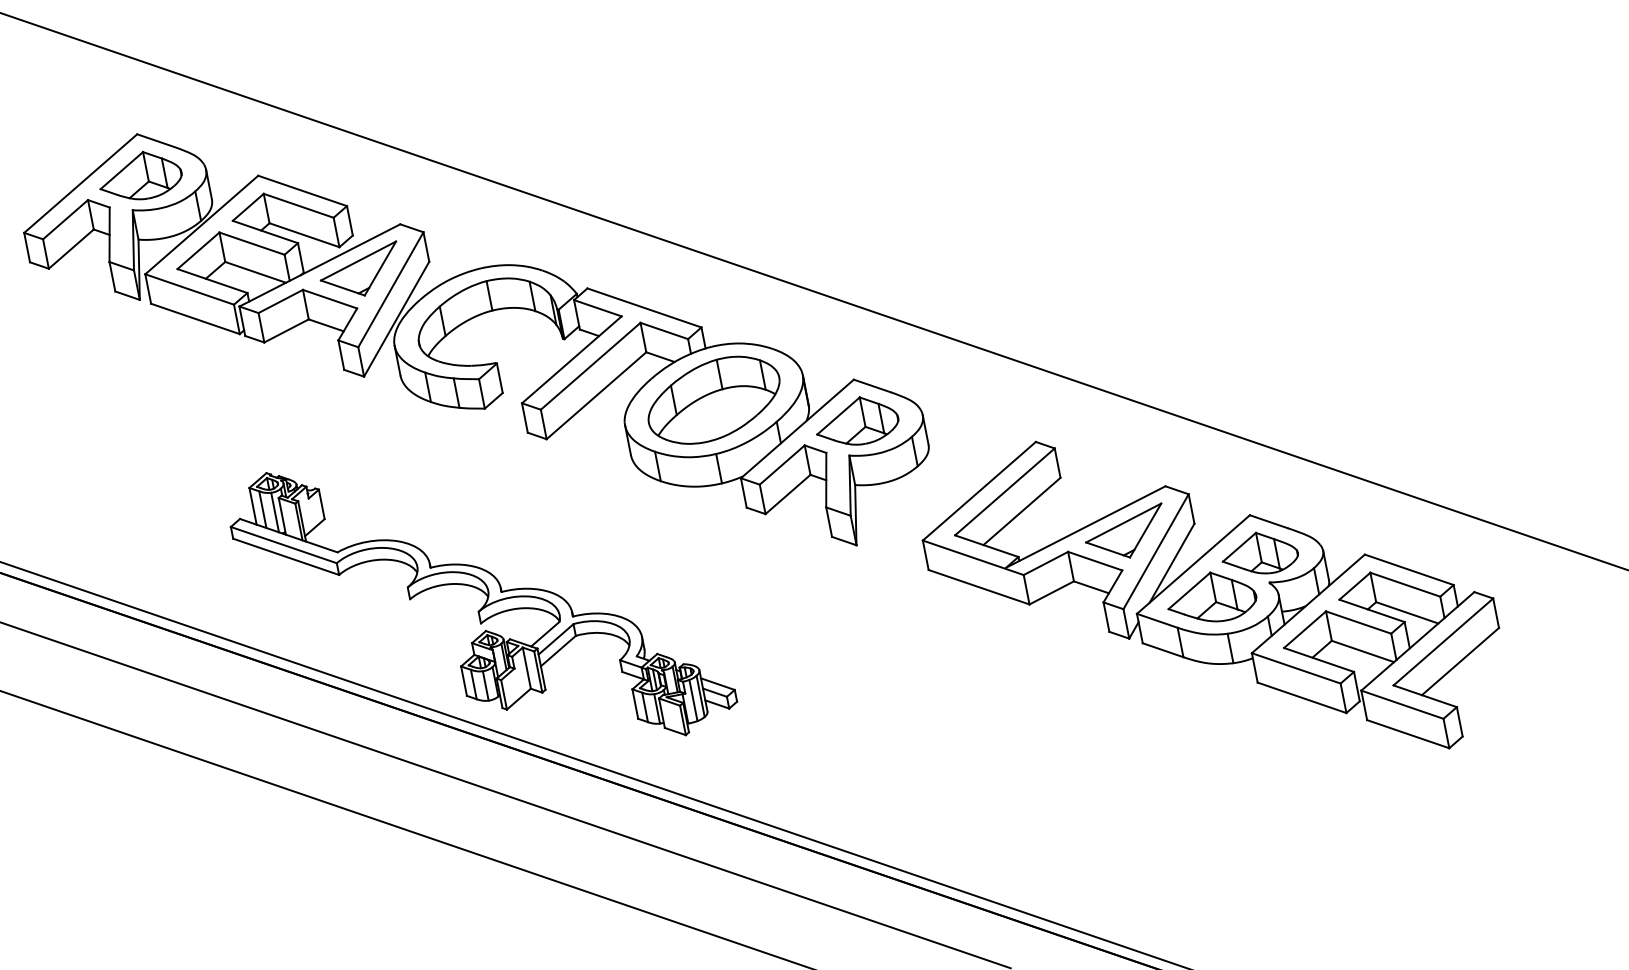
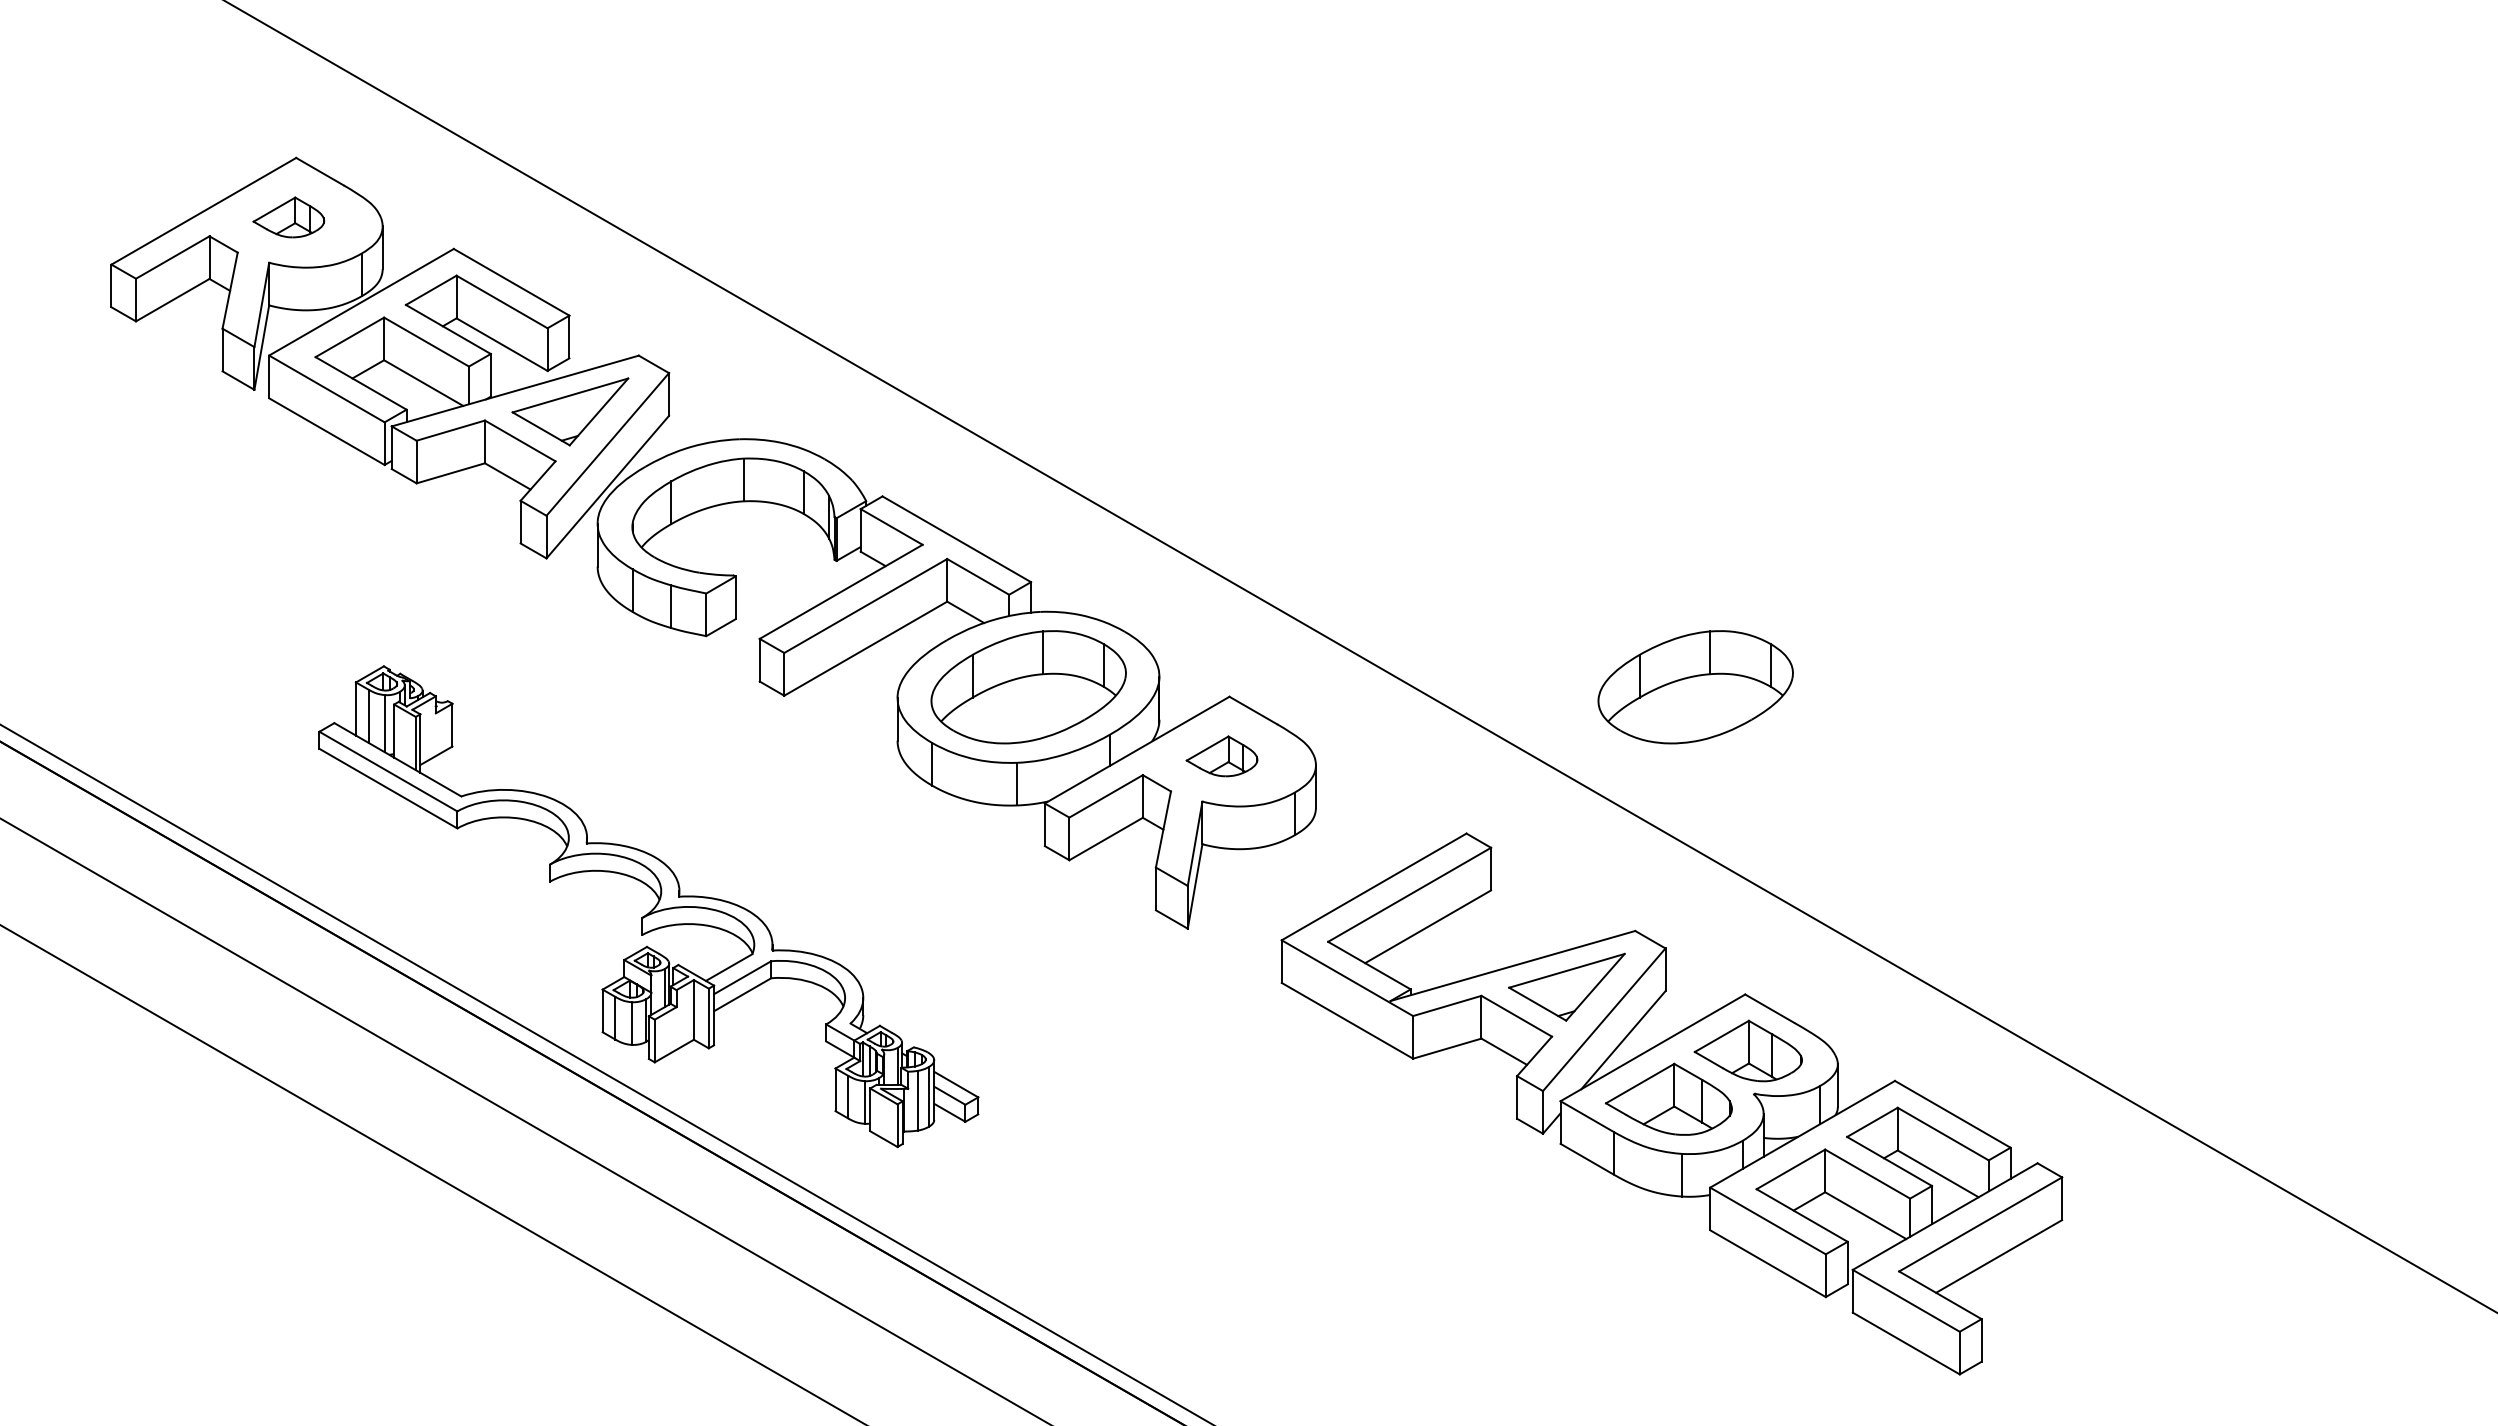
part: (139, 176) -> (288, 217), size x0.6
part: (1174, 310) -> (1695, 687), added
part: (856, 421) -> (1221, 756), size x0.6

